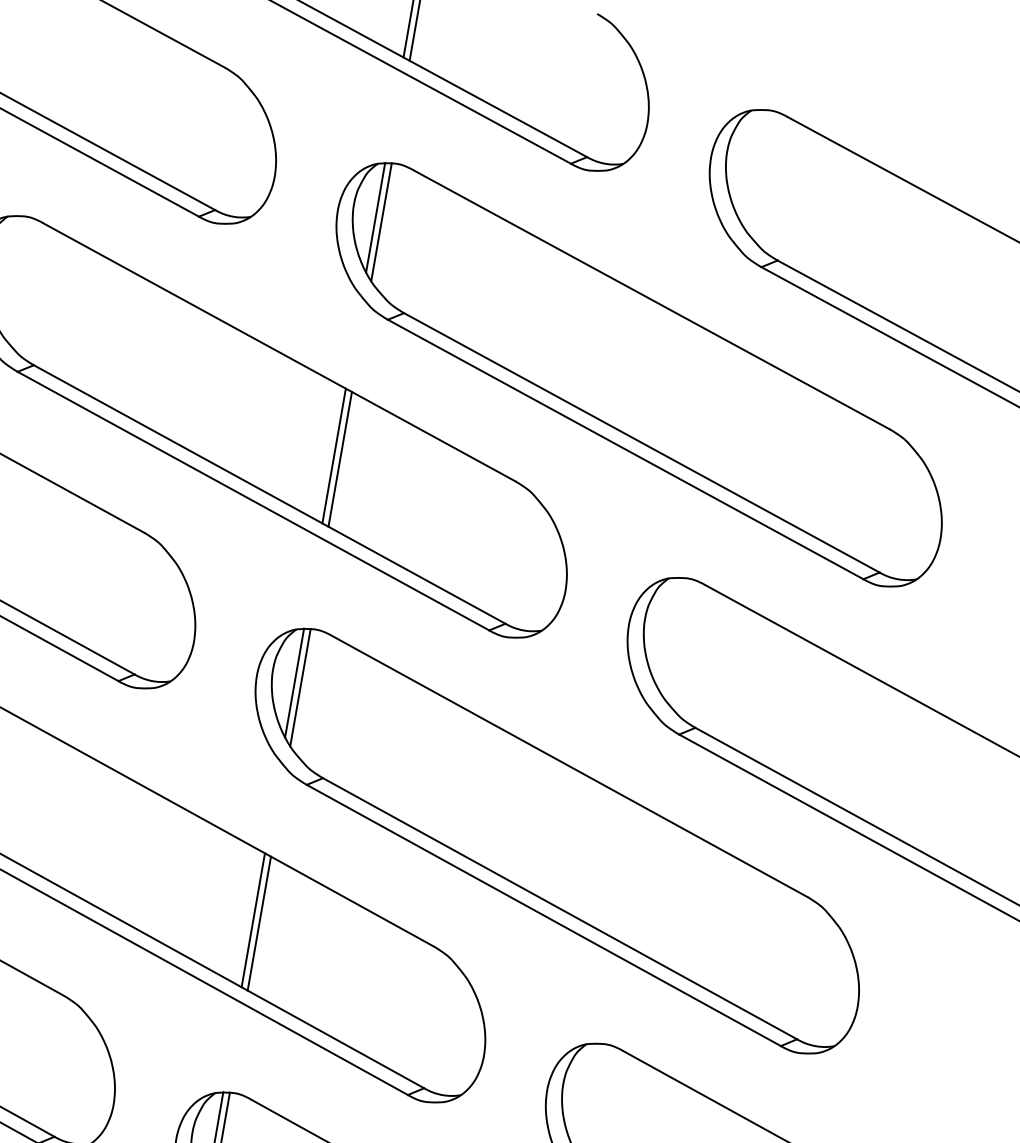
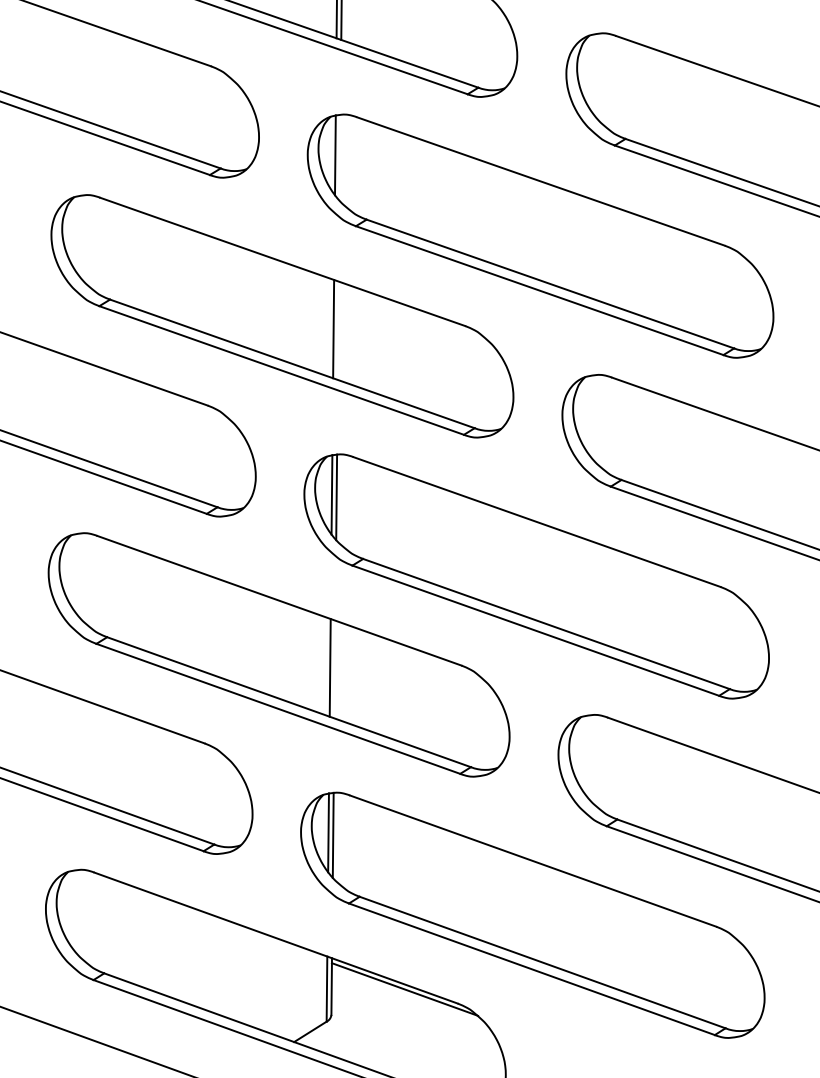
line: (380, 221) -> (339, 157), removed
line: (339, 458) -> (337, 330), removed
line: (258, 923) -> (334, 669), removed

